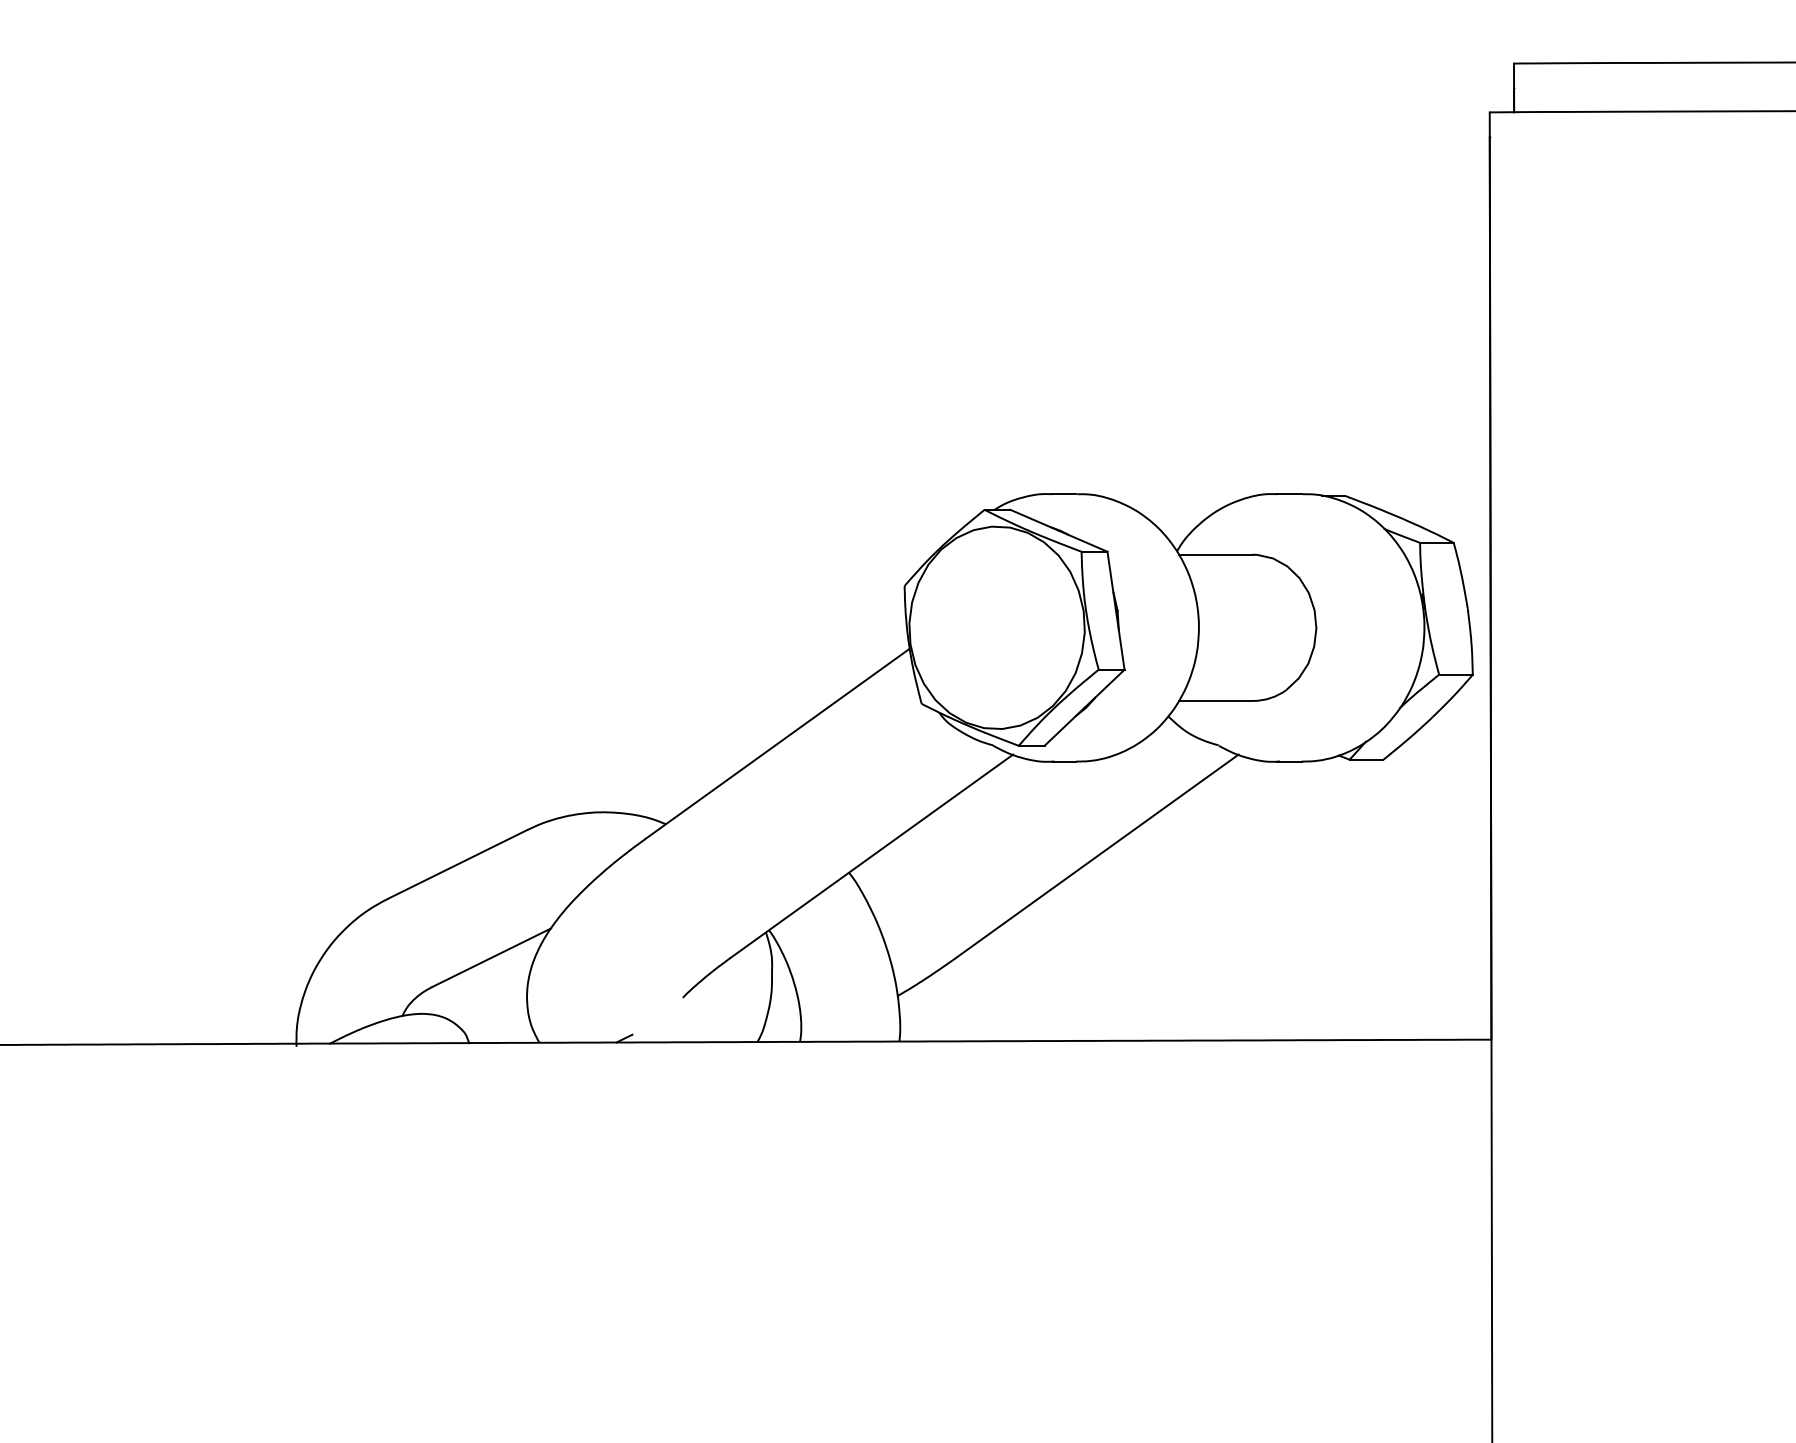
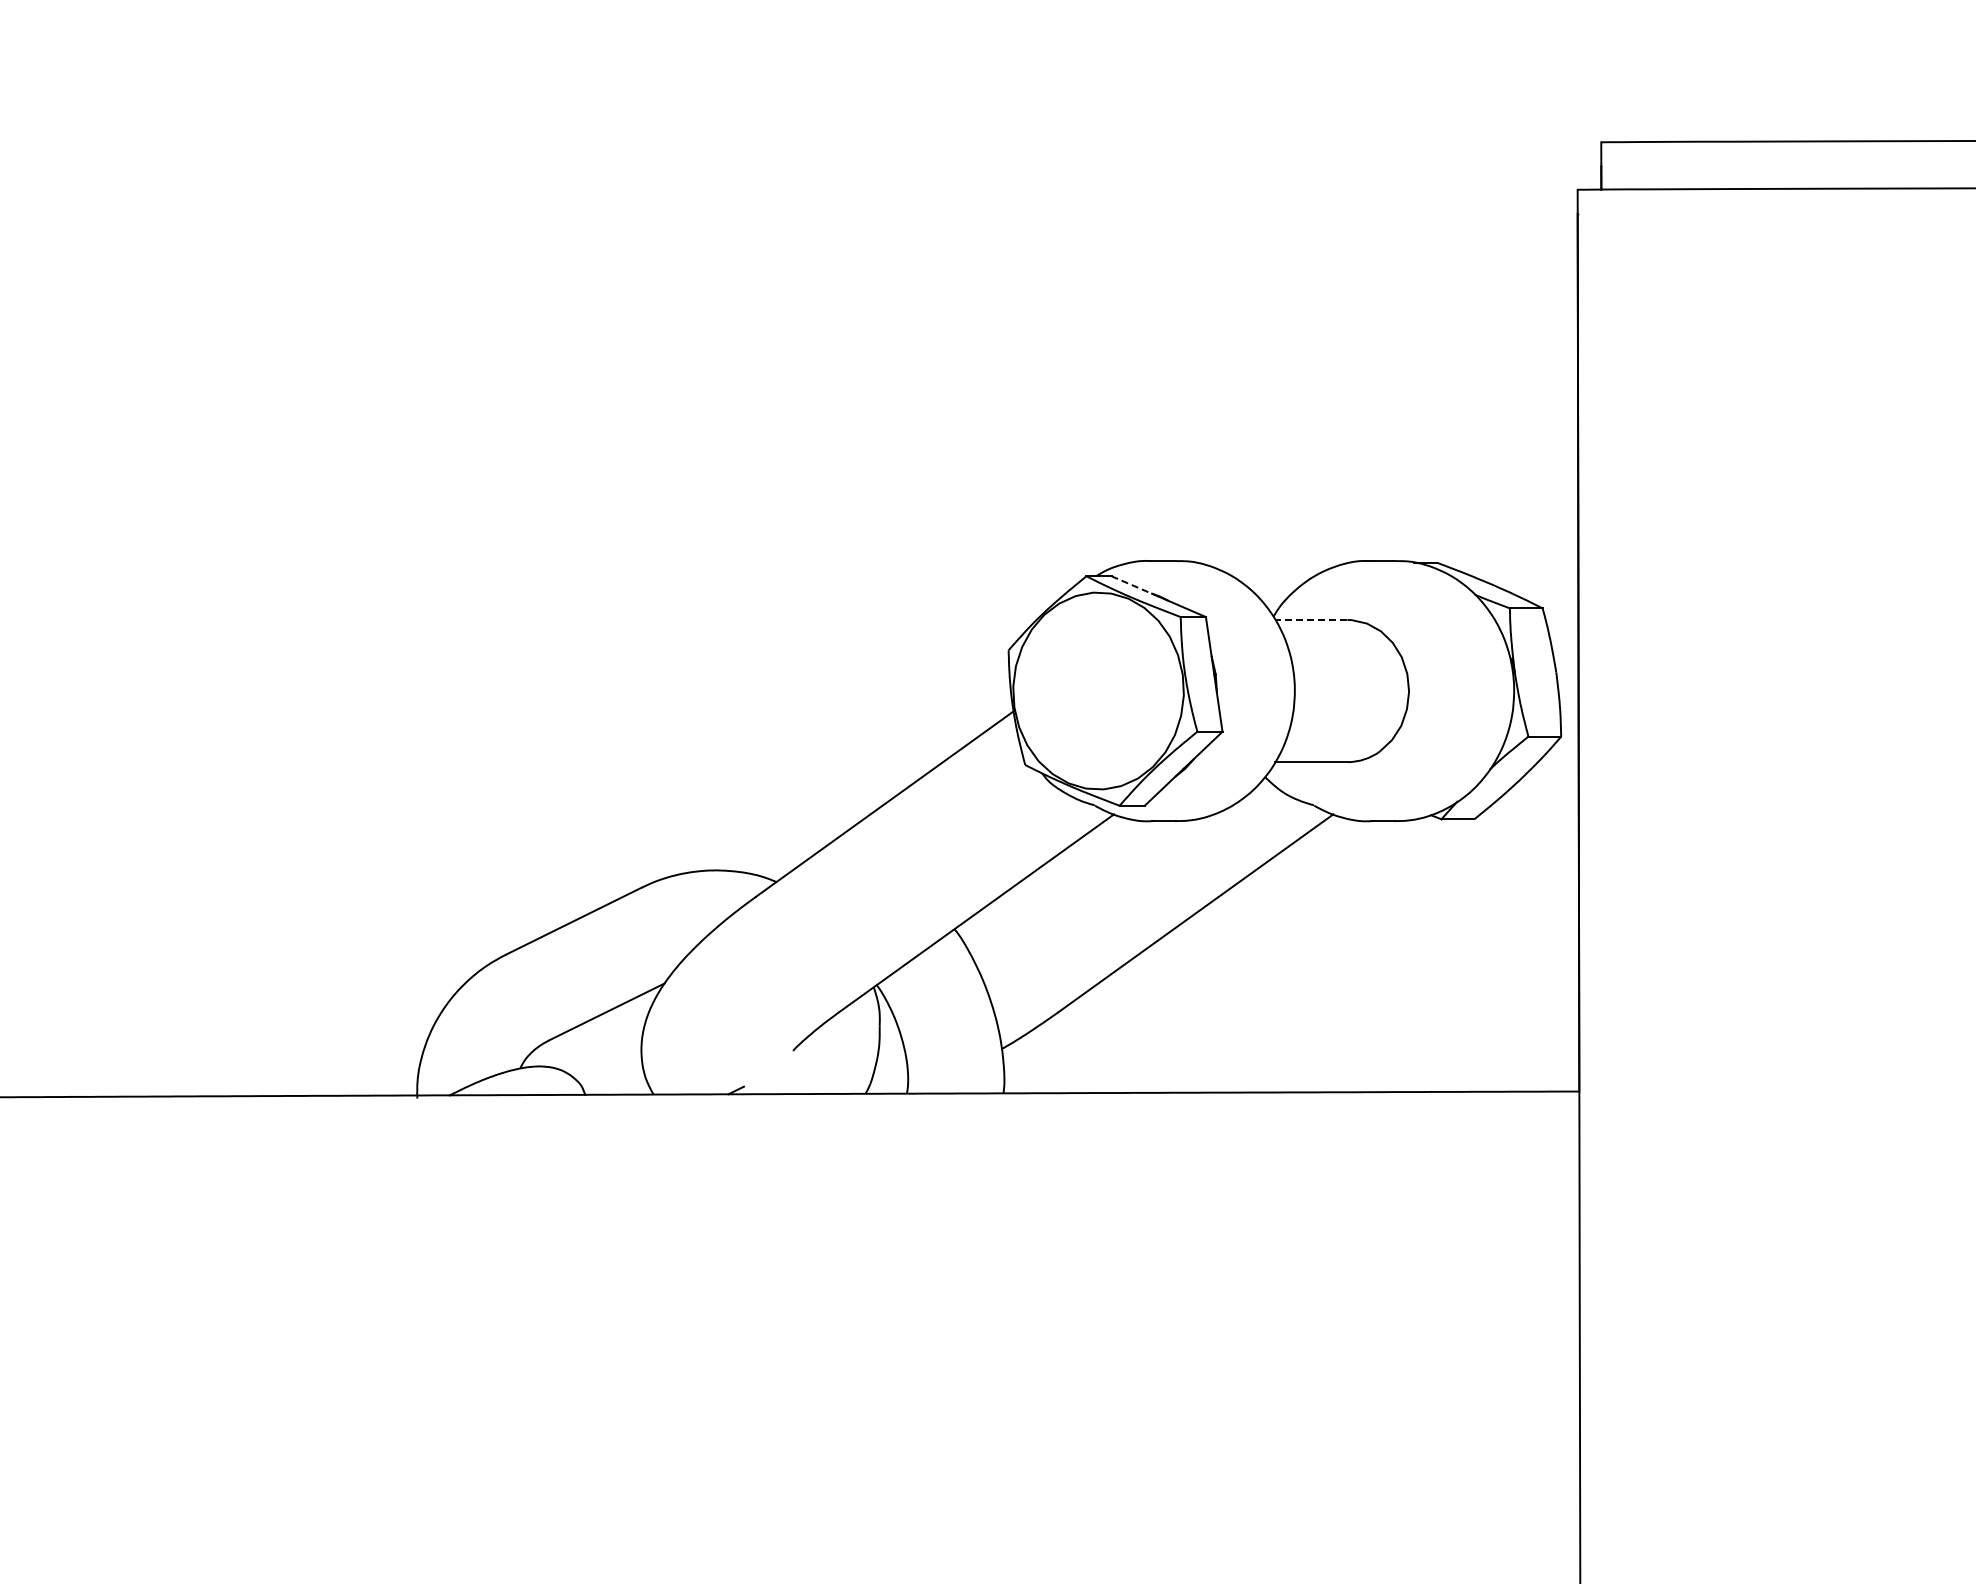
line: (1035, 520) -> (1135, 586), solid -> dashed
line: (1215, 554) -> (1310, 619), solid -> dashed

